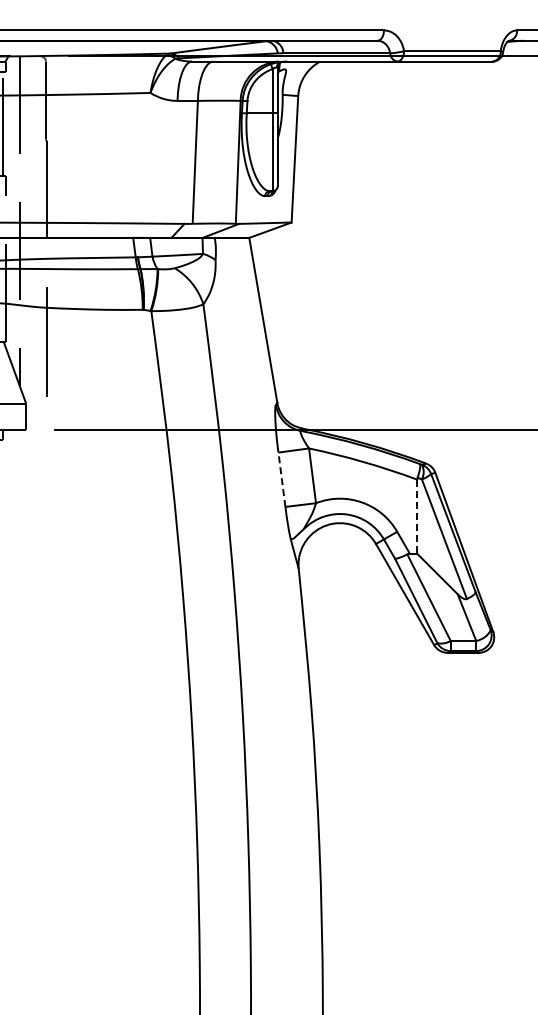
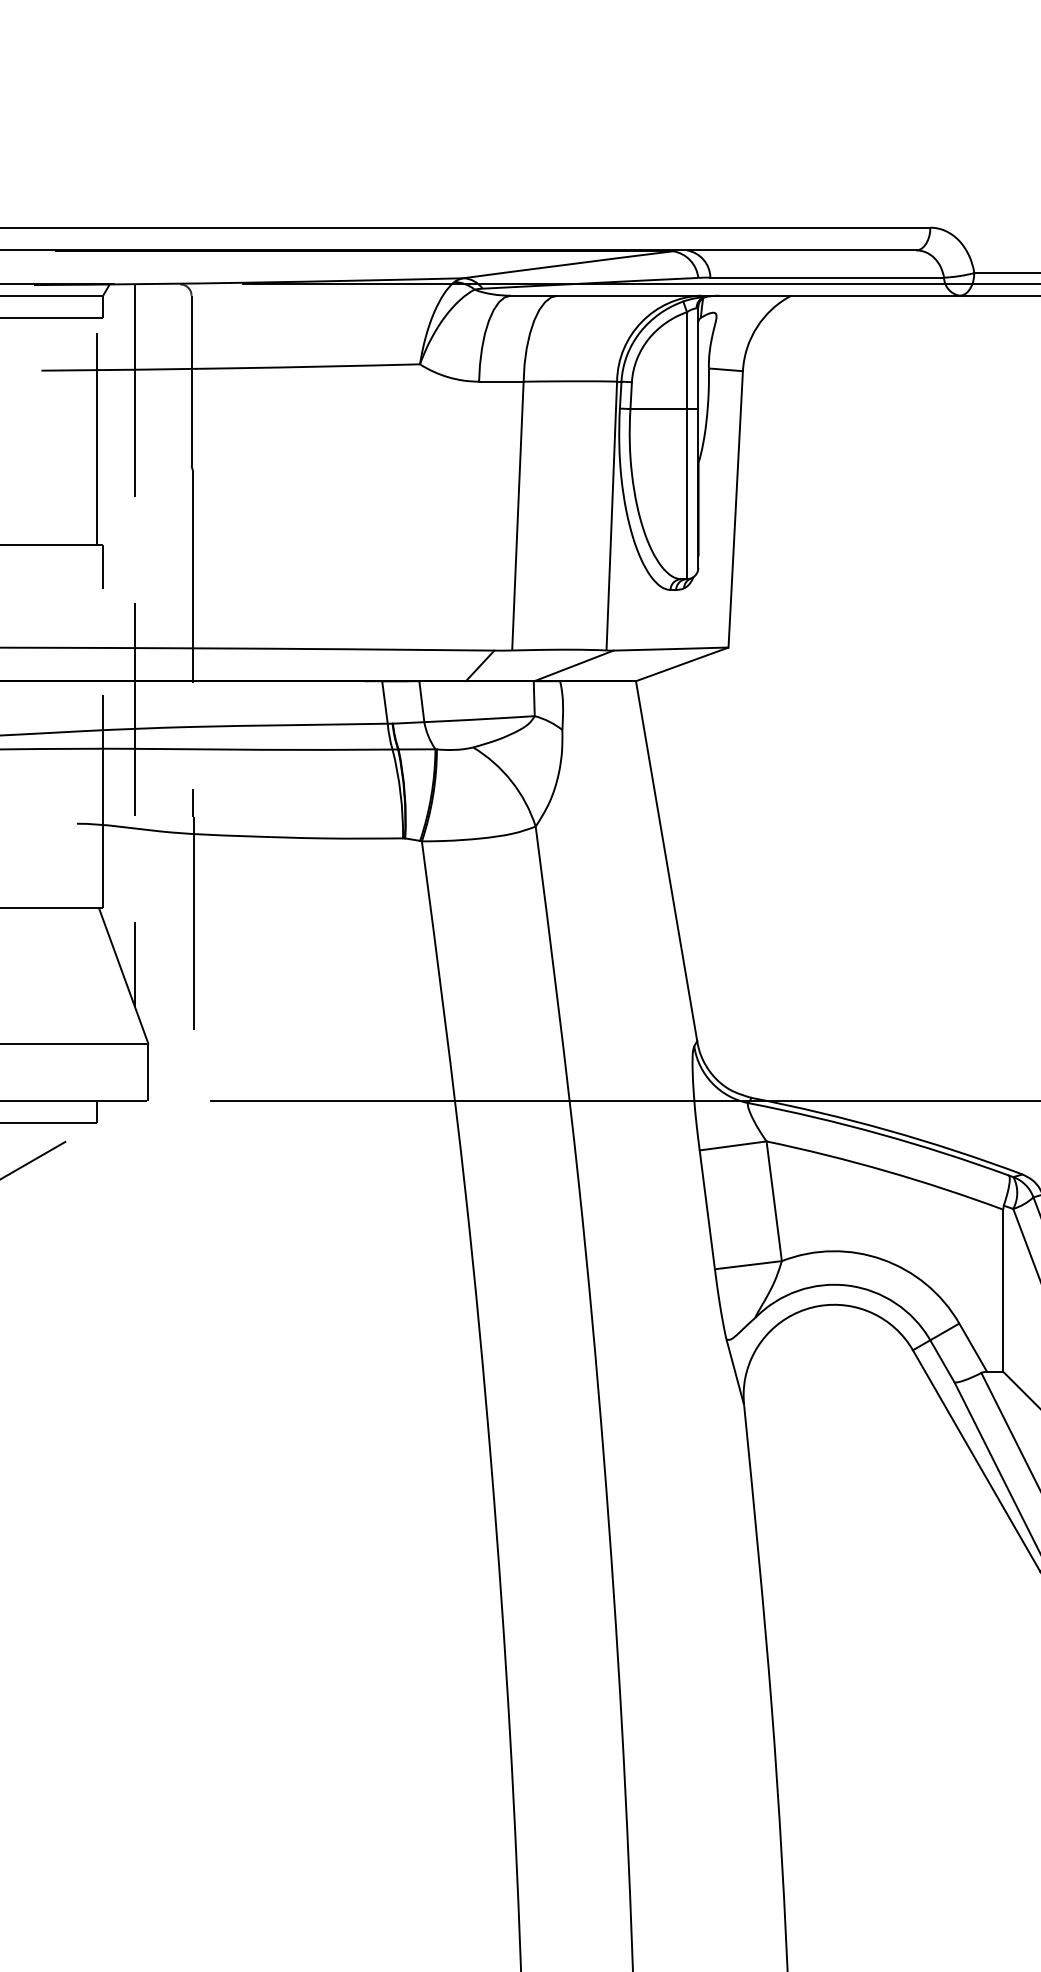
line: (281, 479) -> (706, 1209), dashed -> solid
line: (417, 517) -> (1003, 1292), dashed -> solid

